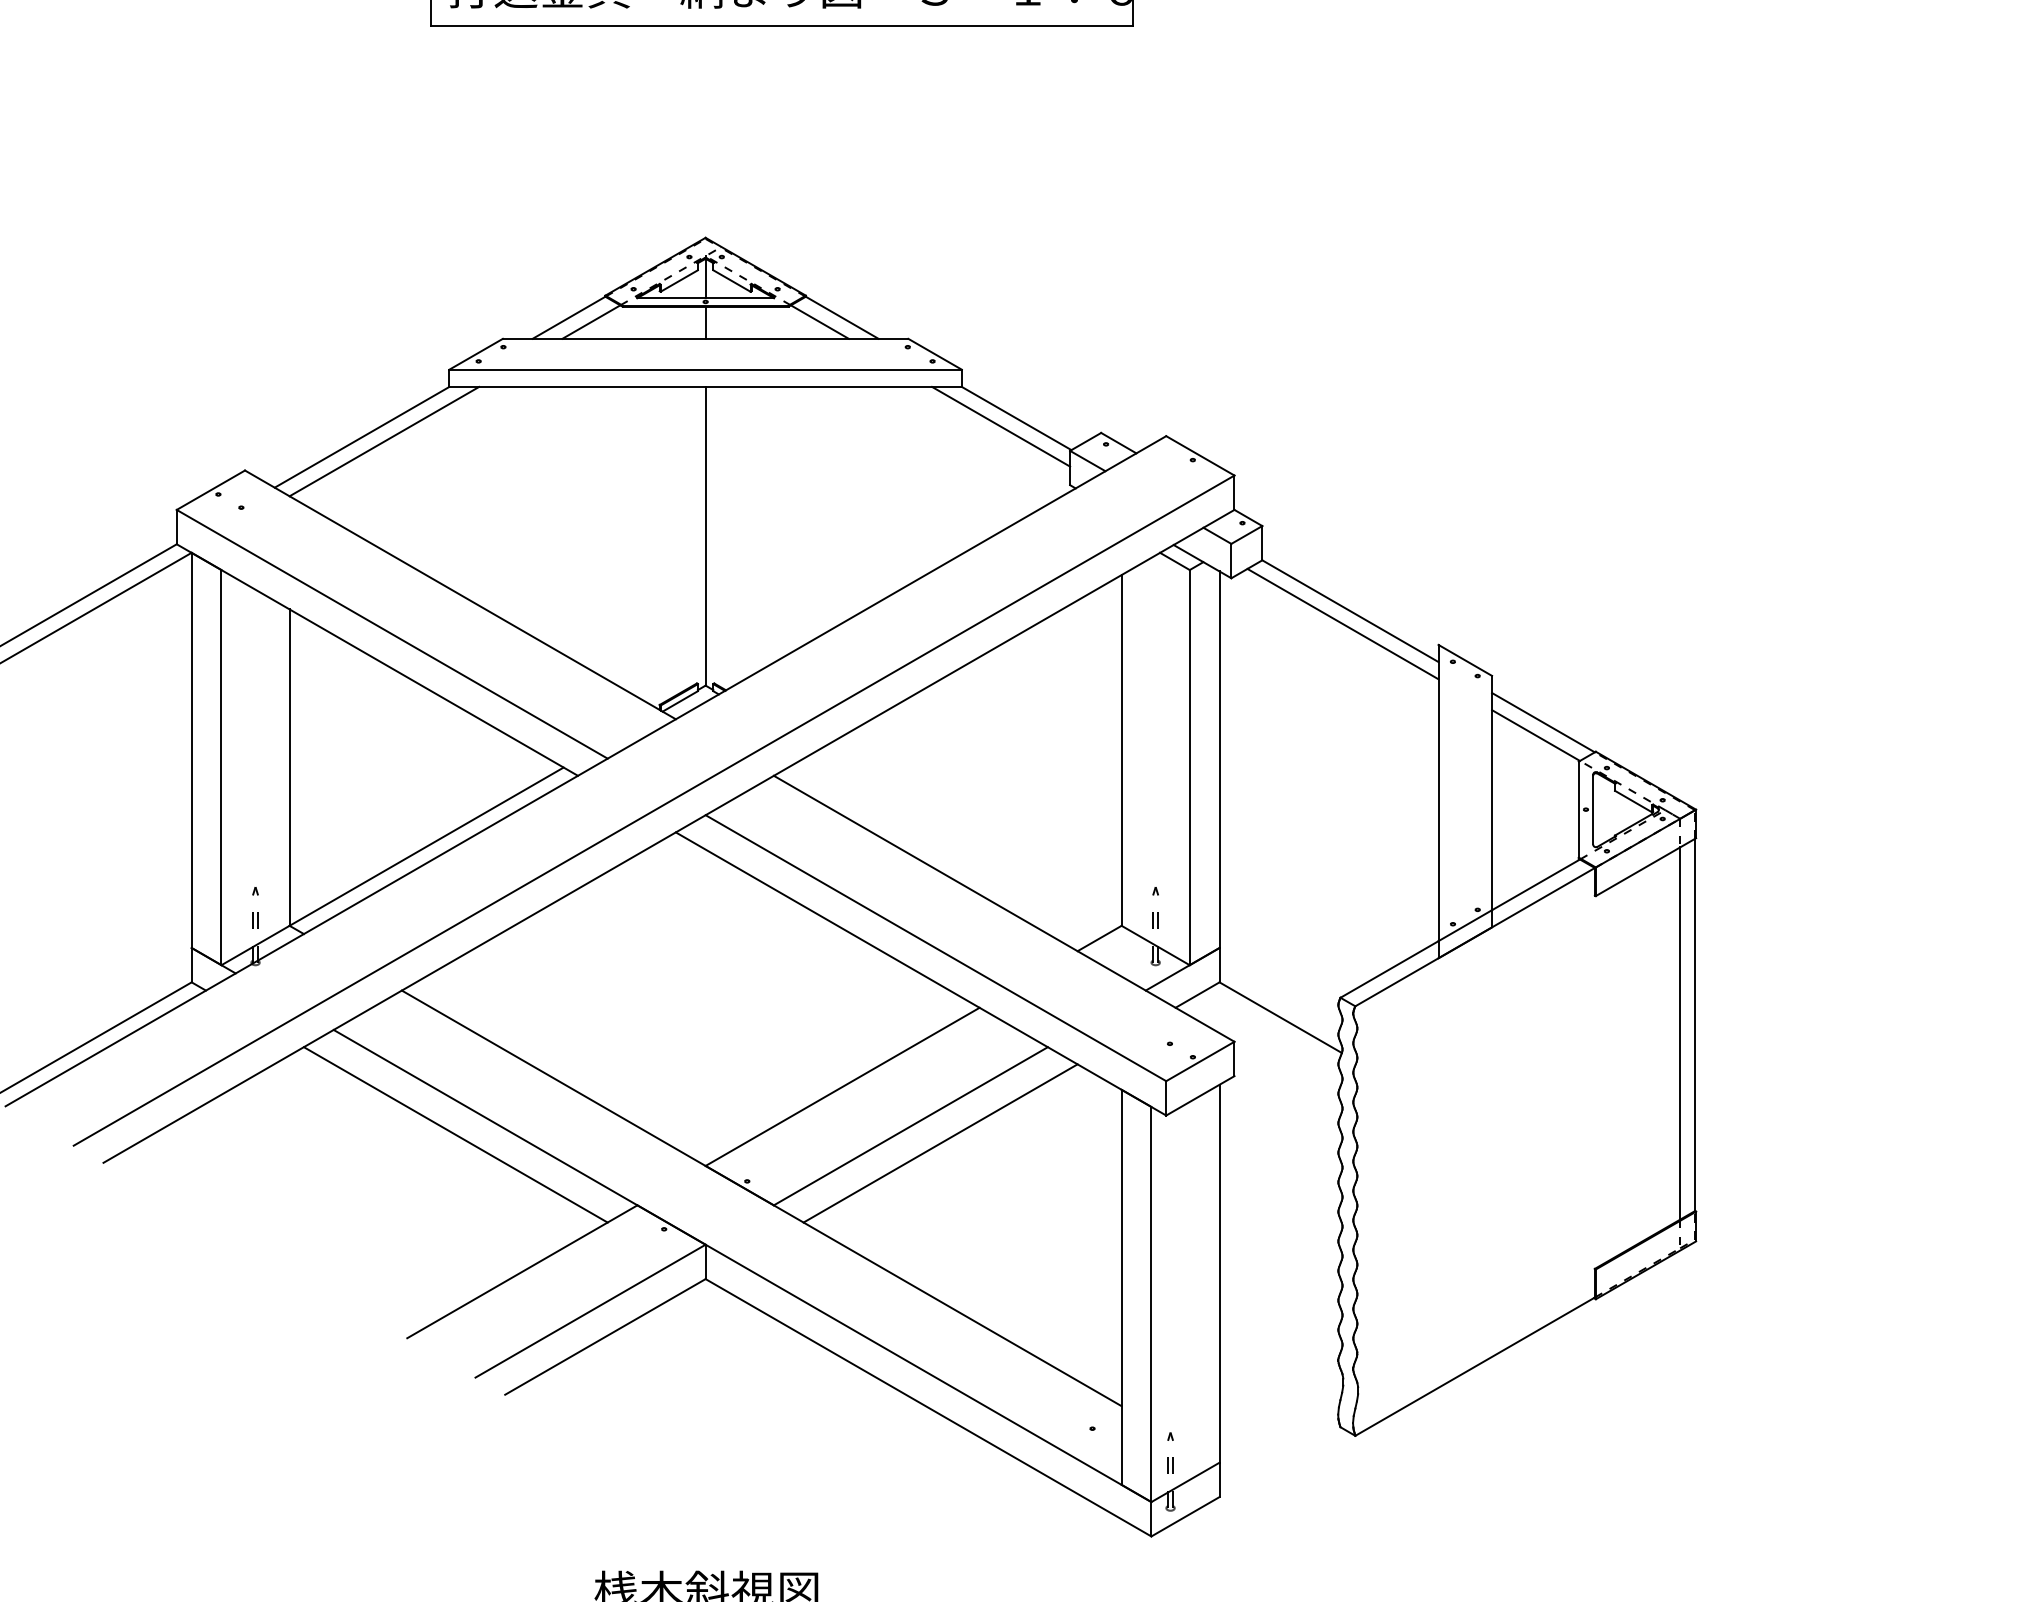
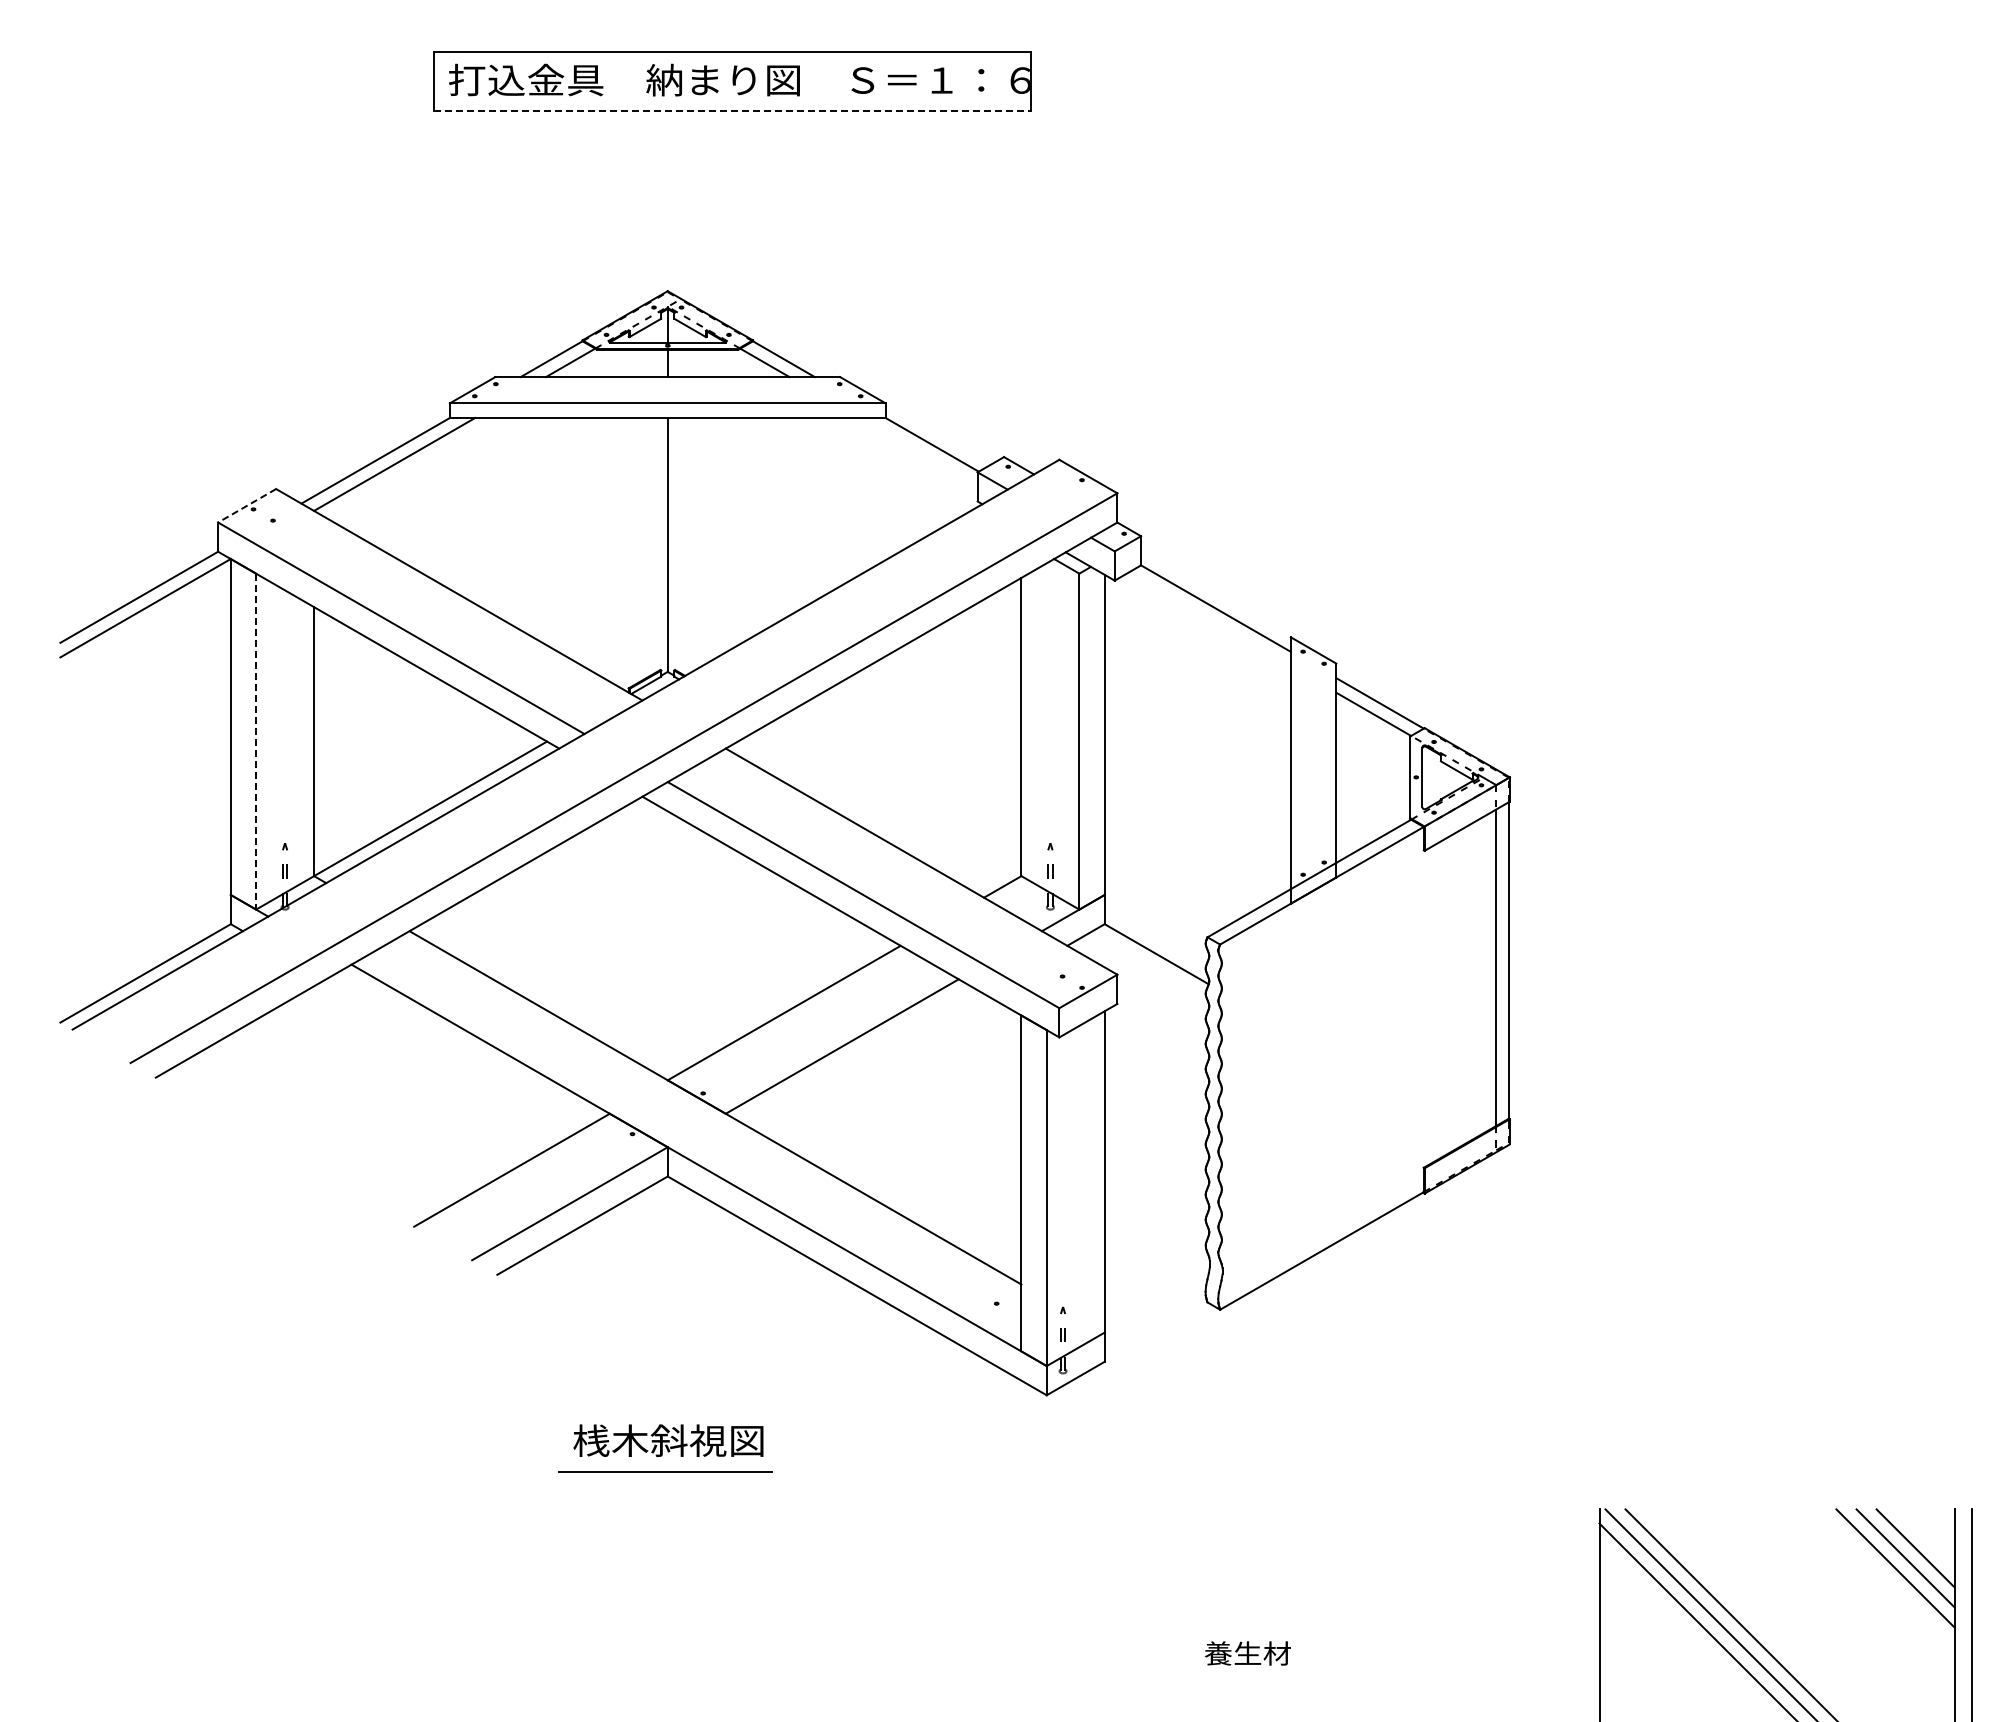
line: (782, 26) -> (733, 111), solid -> dashed
line: (1000, 426) -> (918, 451), removed
line: (210, 491) -> (246, 506), solid -> dashed
line: (1342, 623) -> (1209, 619), removed
line: (221, 767) -> (256, 741), solid -> dashed
line: (455, 1134) -> (455, 1053), removed
line: (940, 1142) -> (867, 1060), removed

